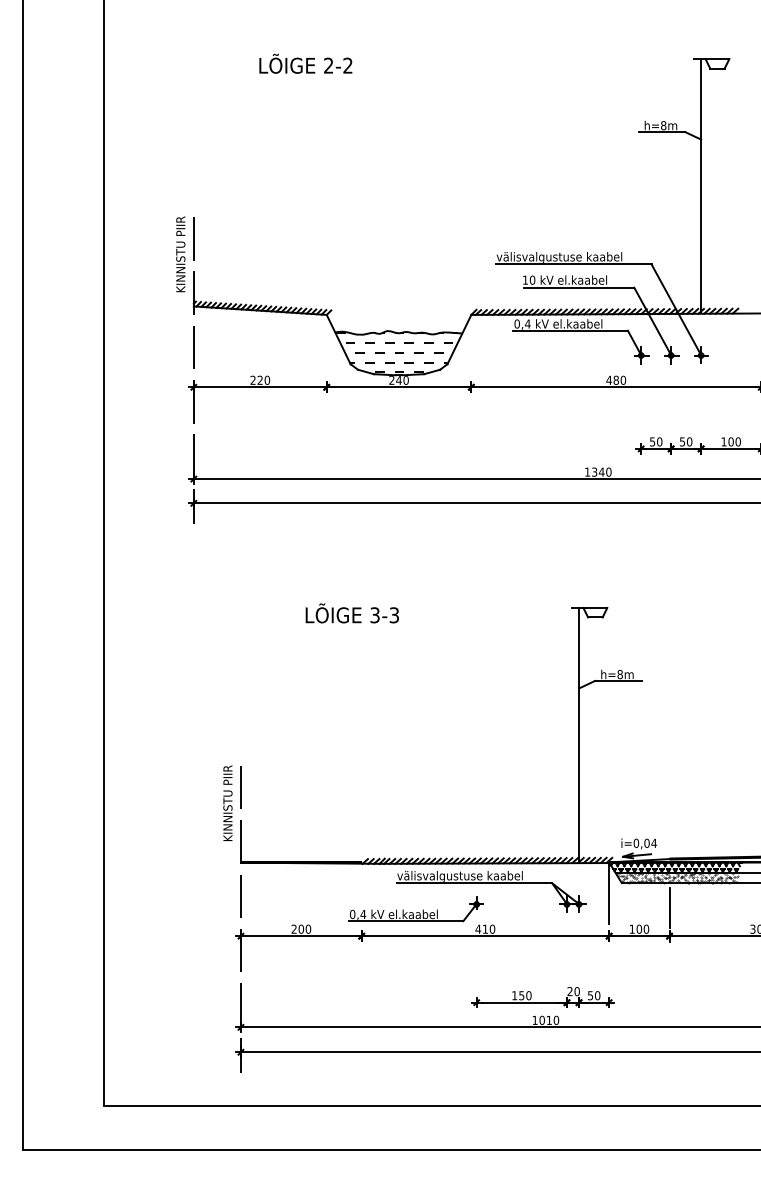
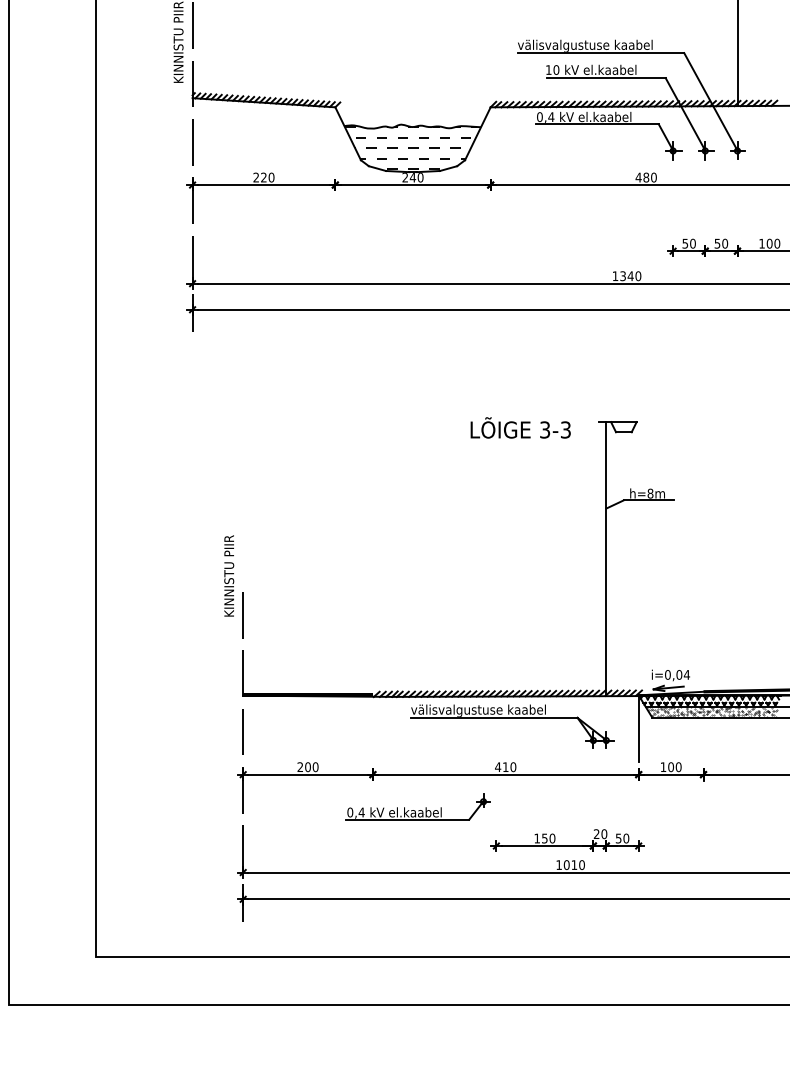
text: (351, 613) -> (519, 428), moved
text: (227, 802) -> (228, 575), moved
line: (669, 907) -> (703, 743), removed
part: (415, 909) -> (417, 807), moved

